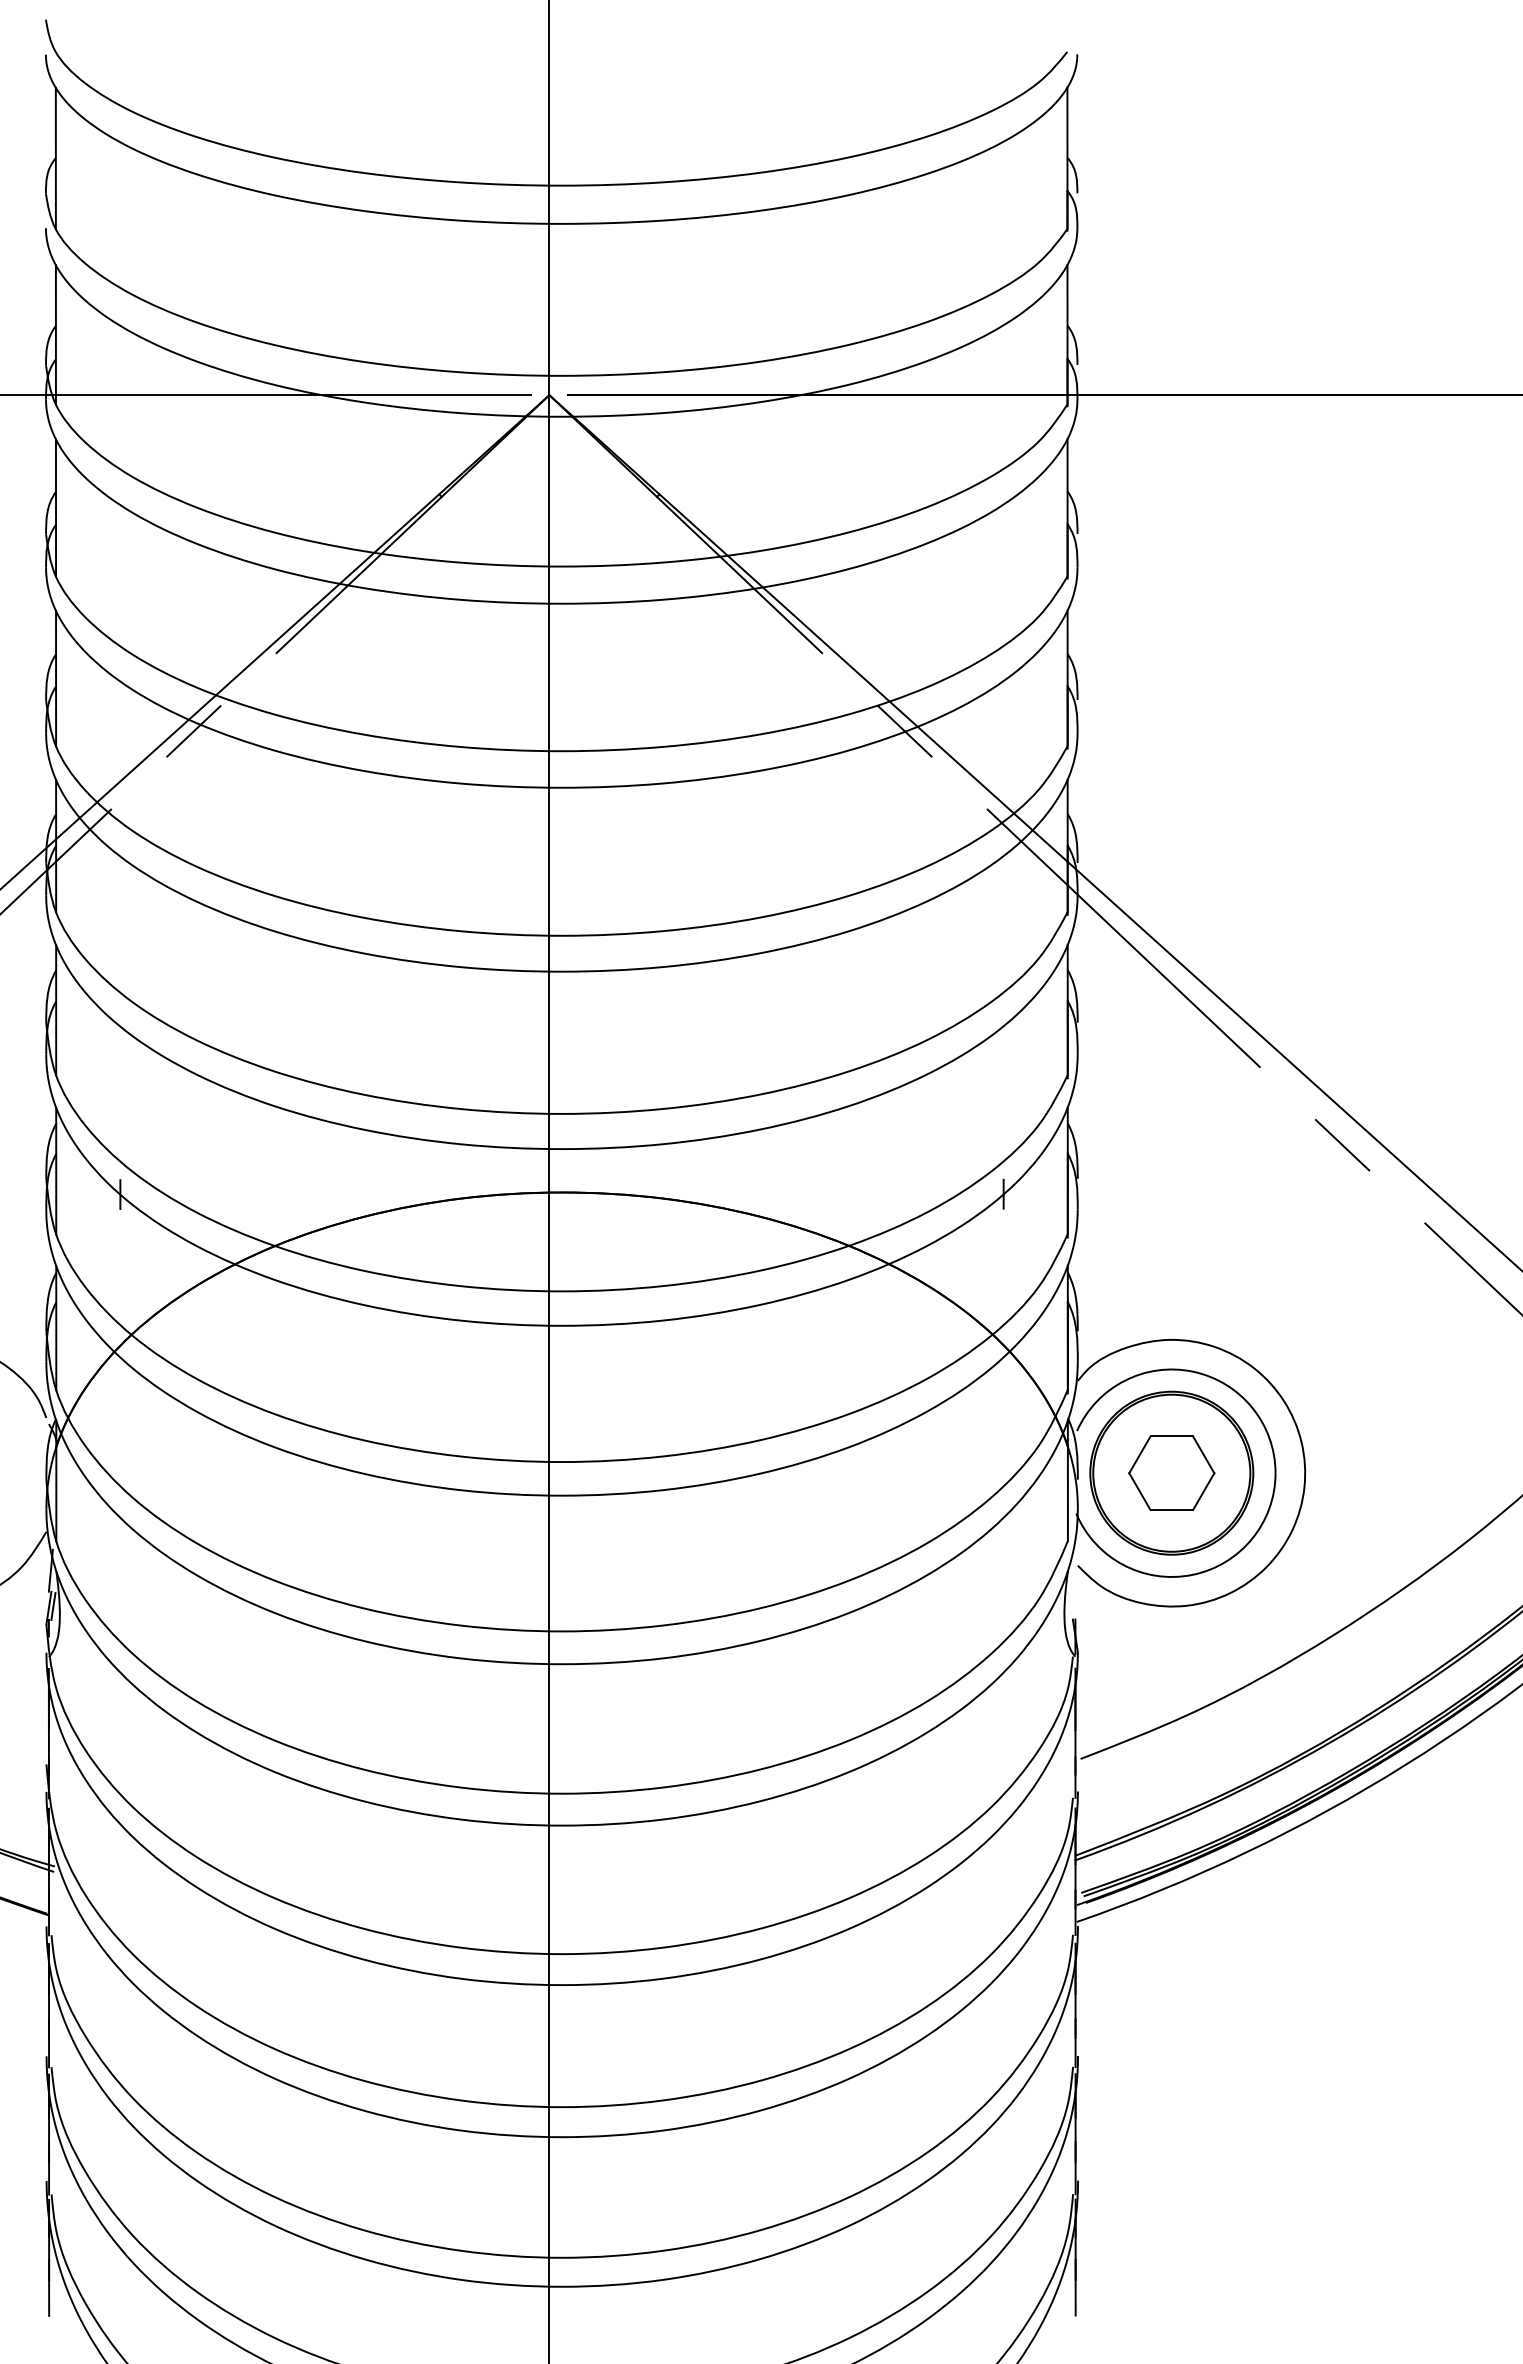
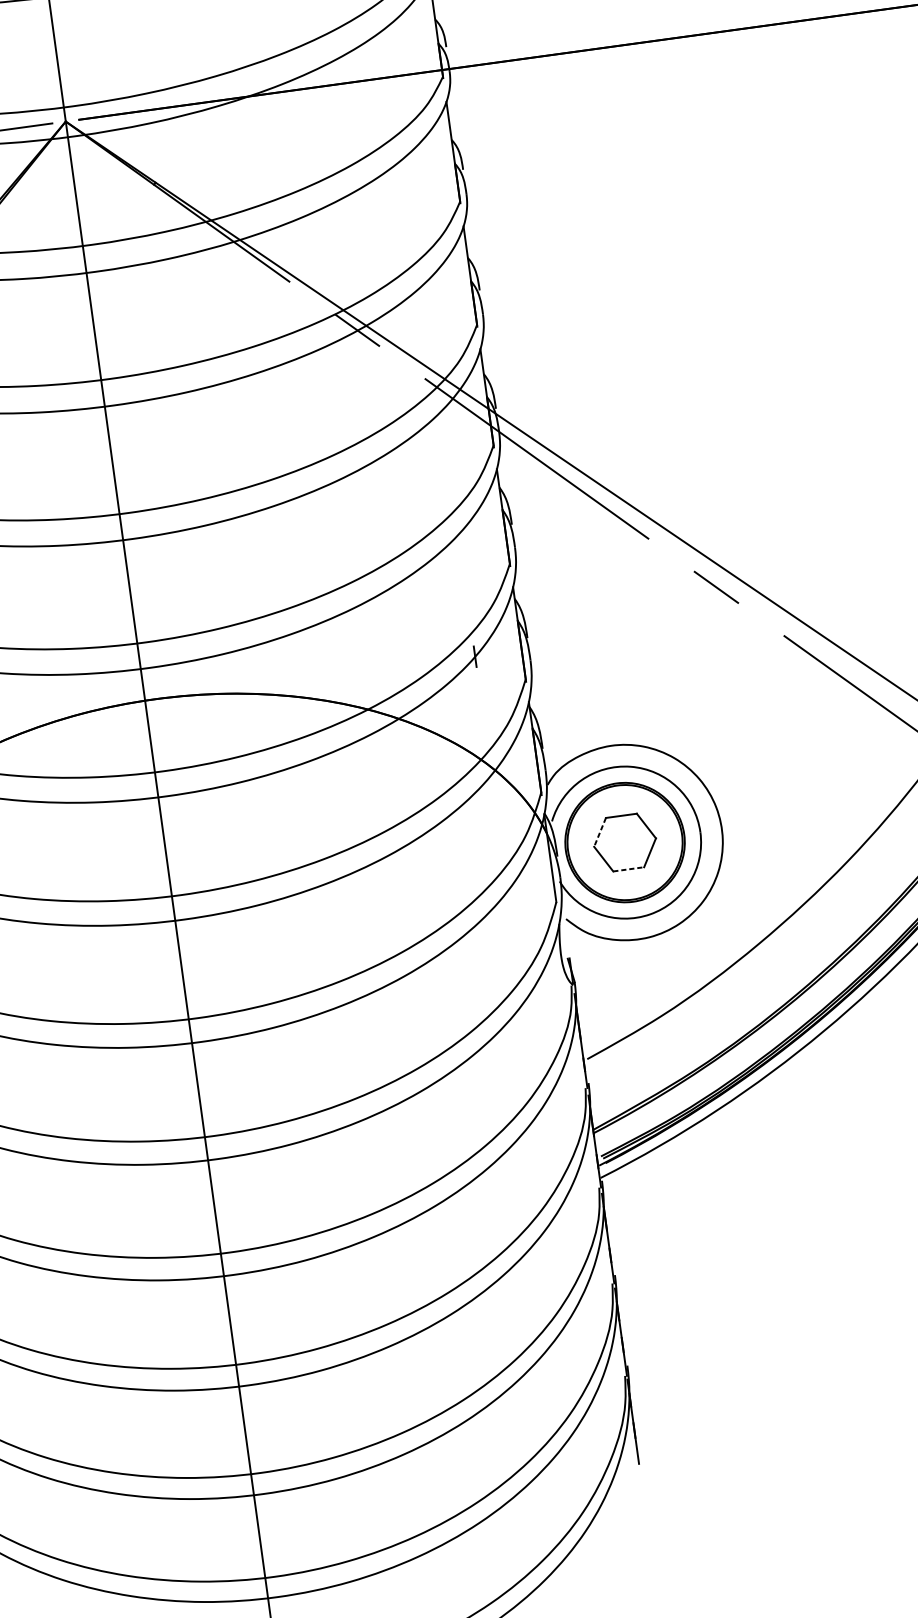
line: (1139, 1455) -> (599, 832), solid -> dashed
line: (1172, 1510) -> (629, 869), solid -> dashed

